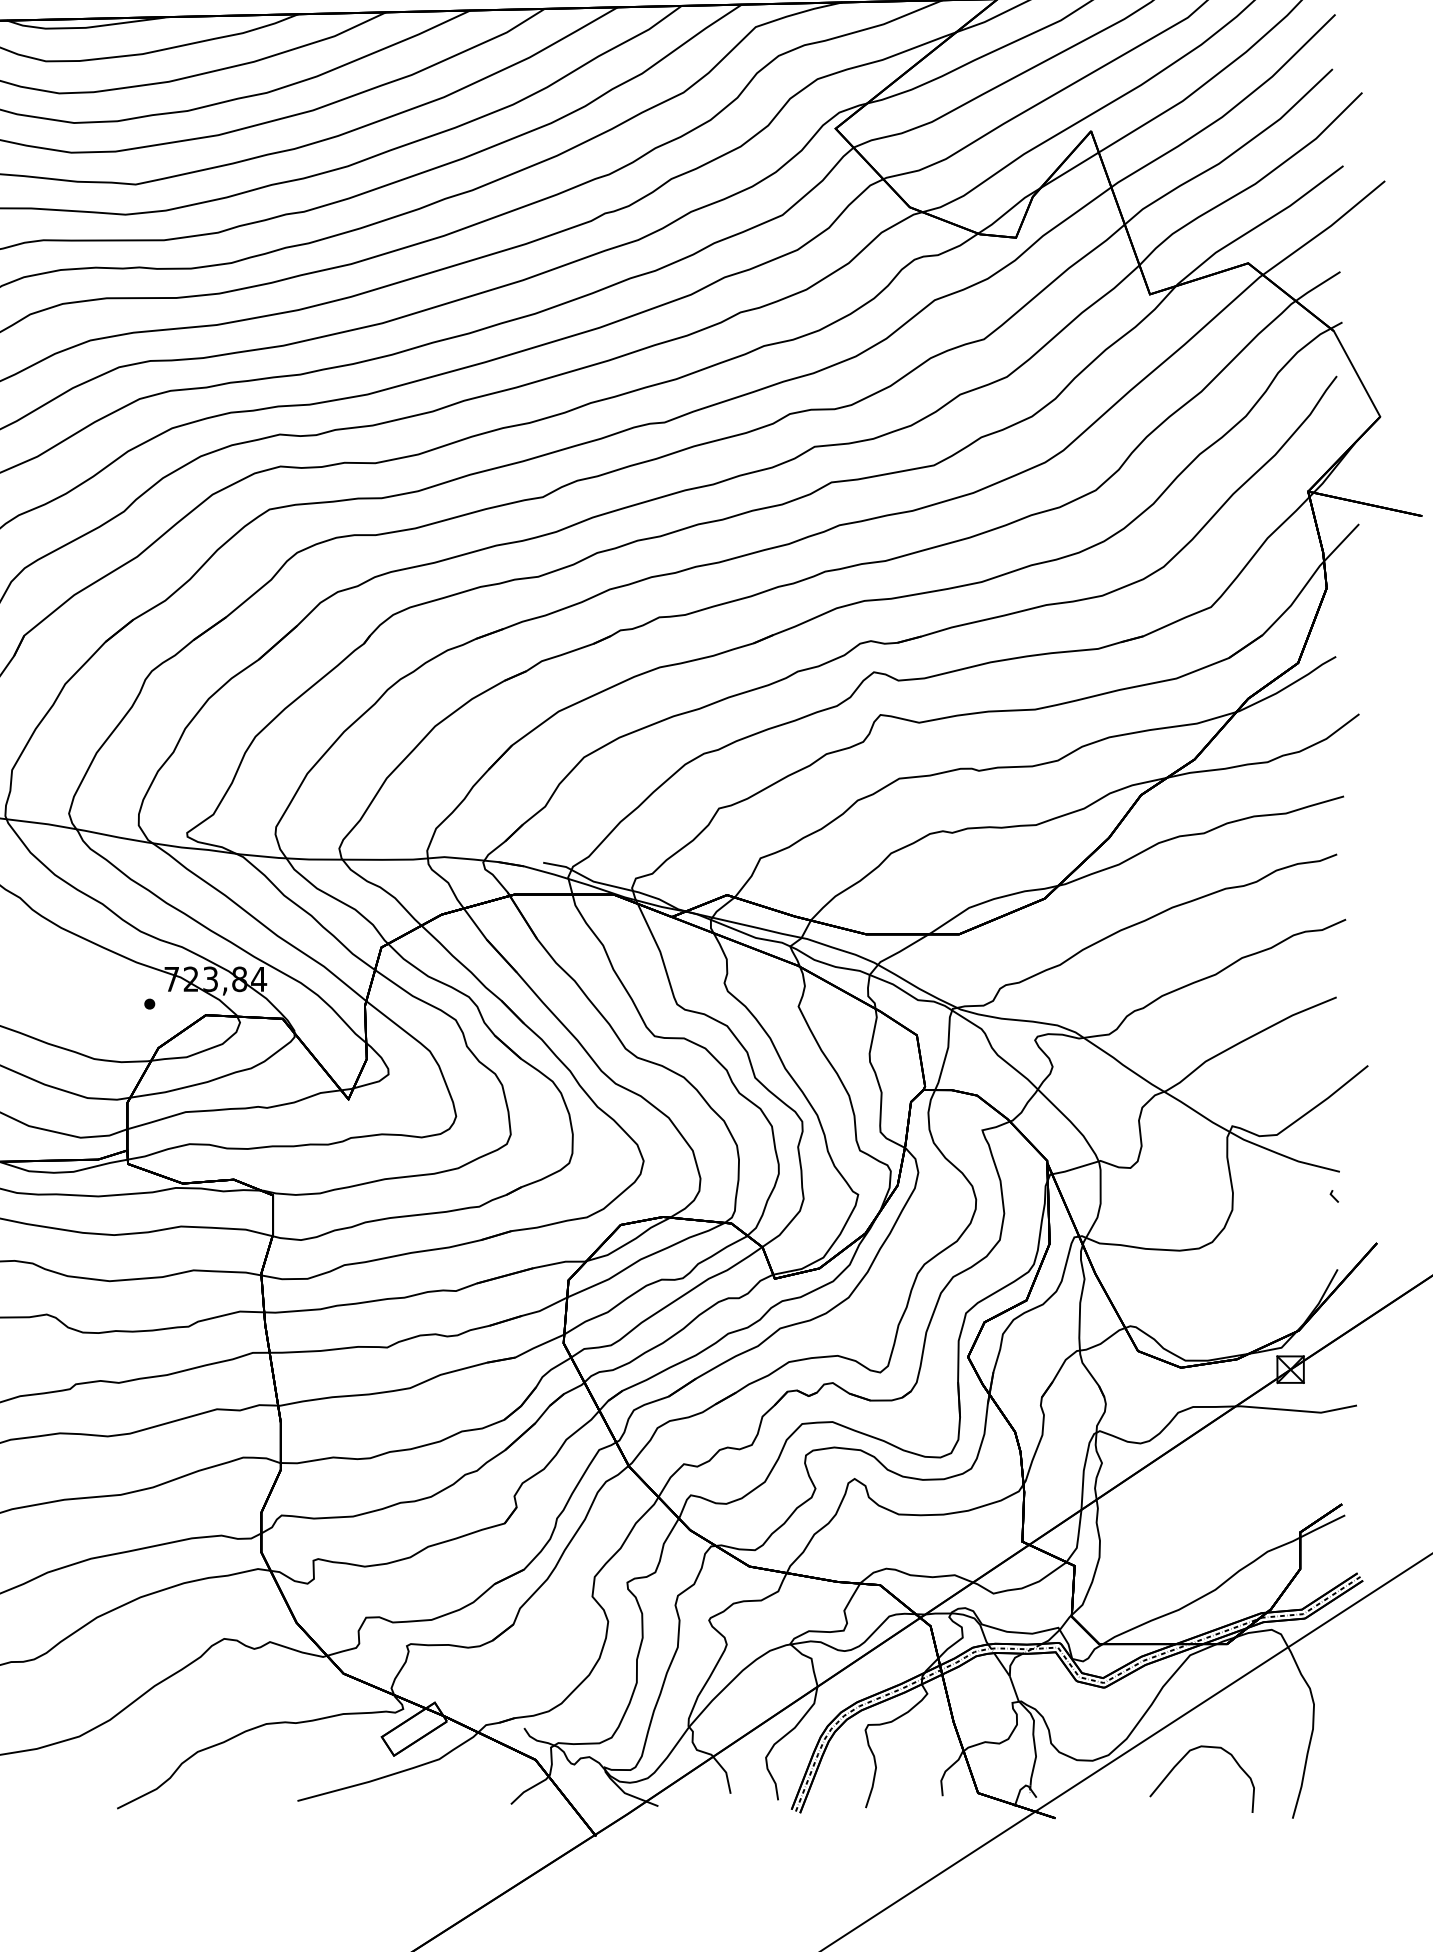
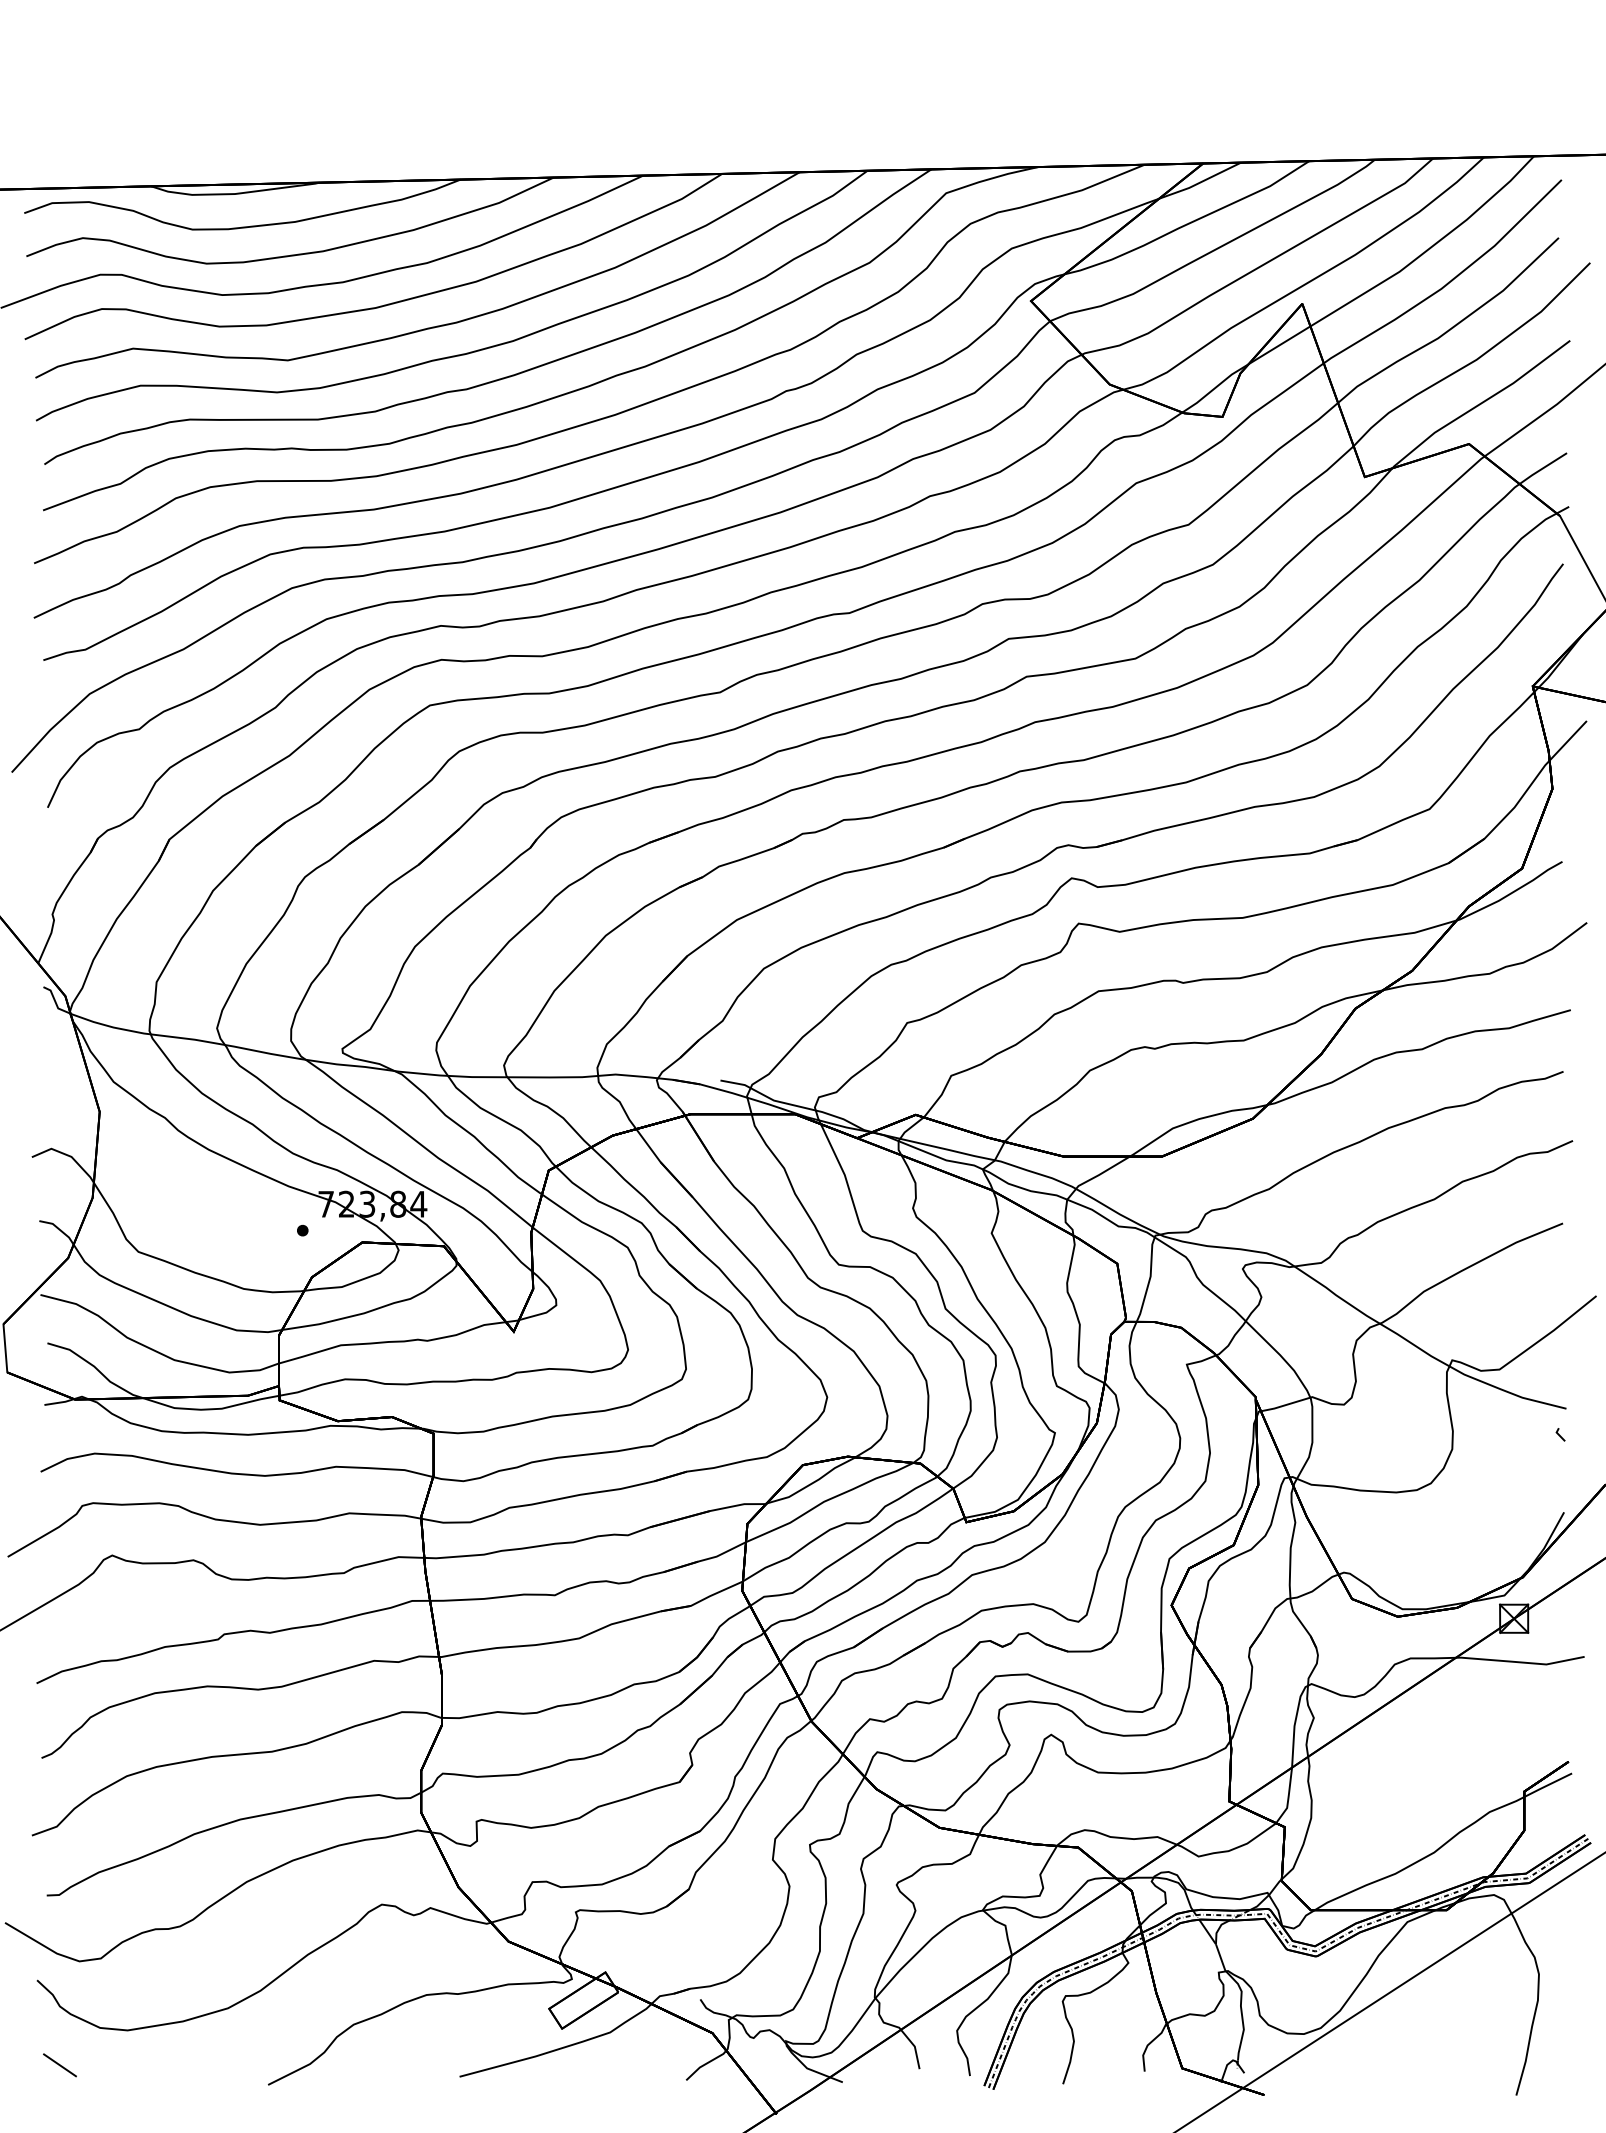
curve: (1179, 1763) -> (1396, 2036), removed

